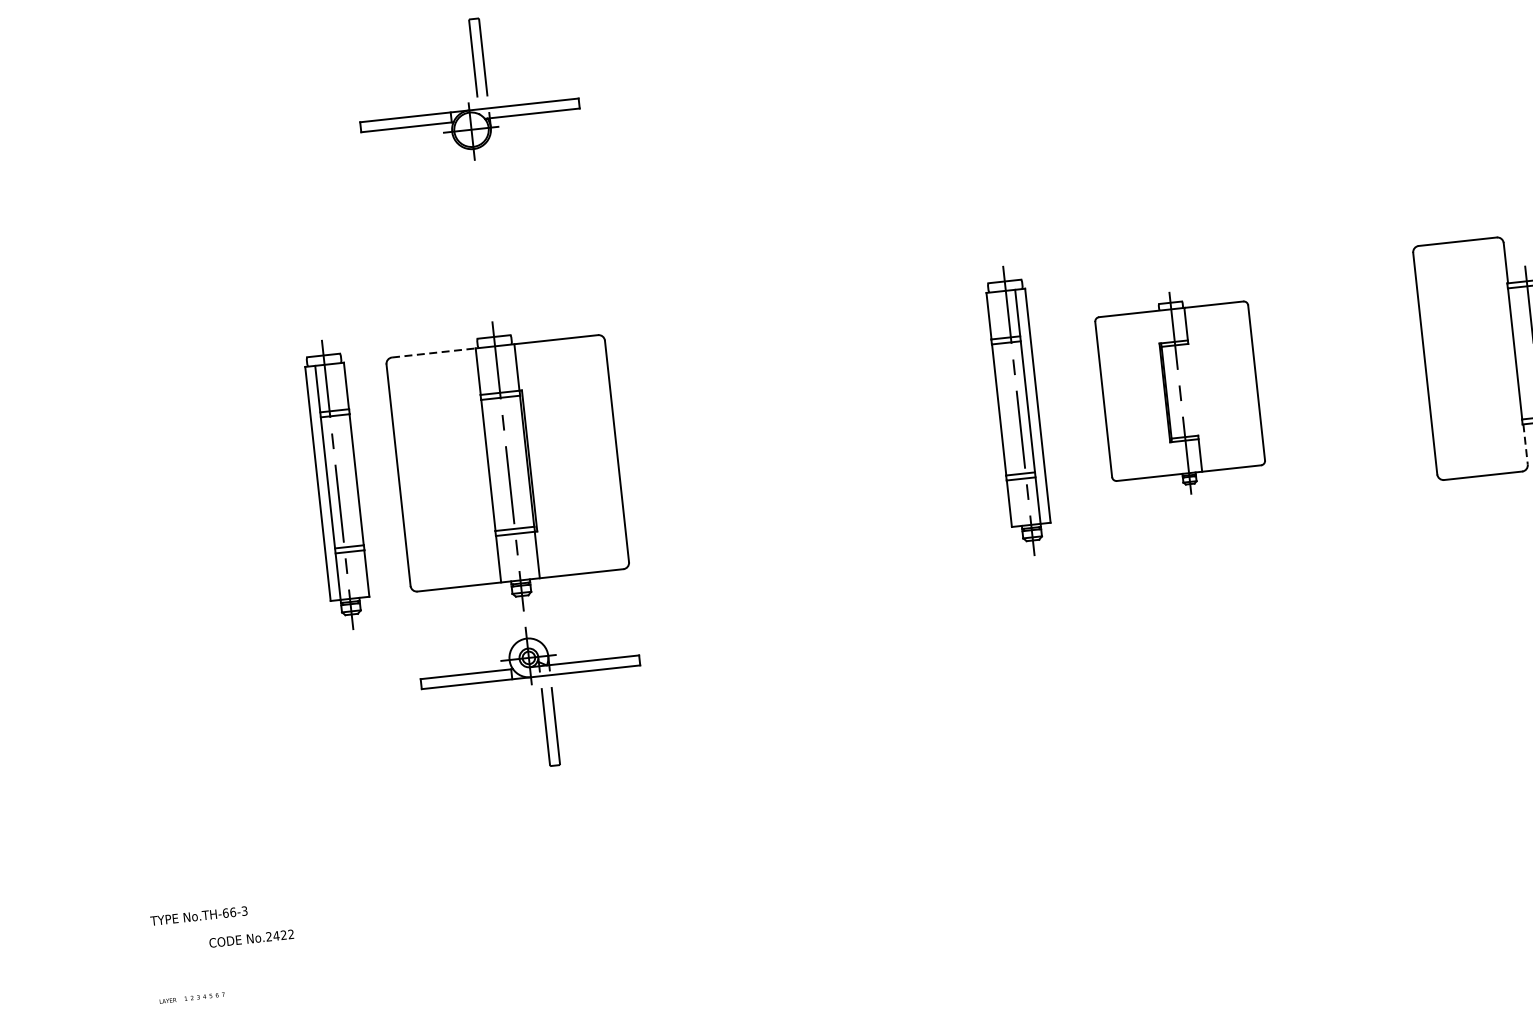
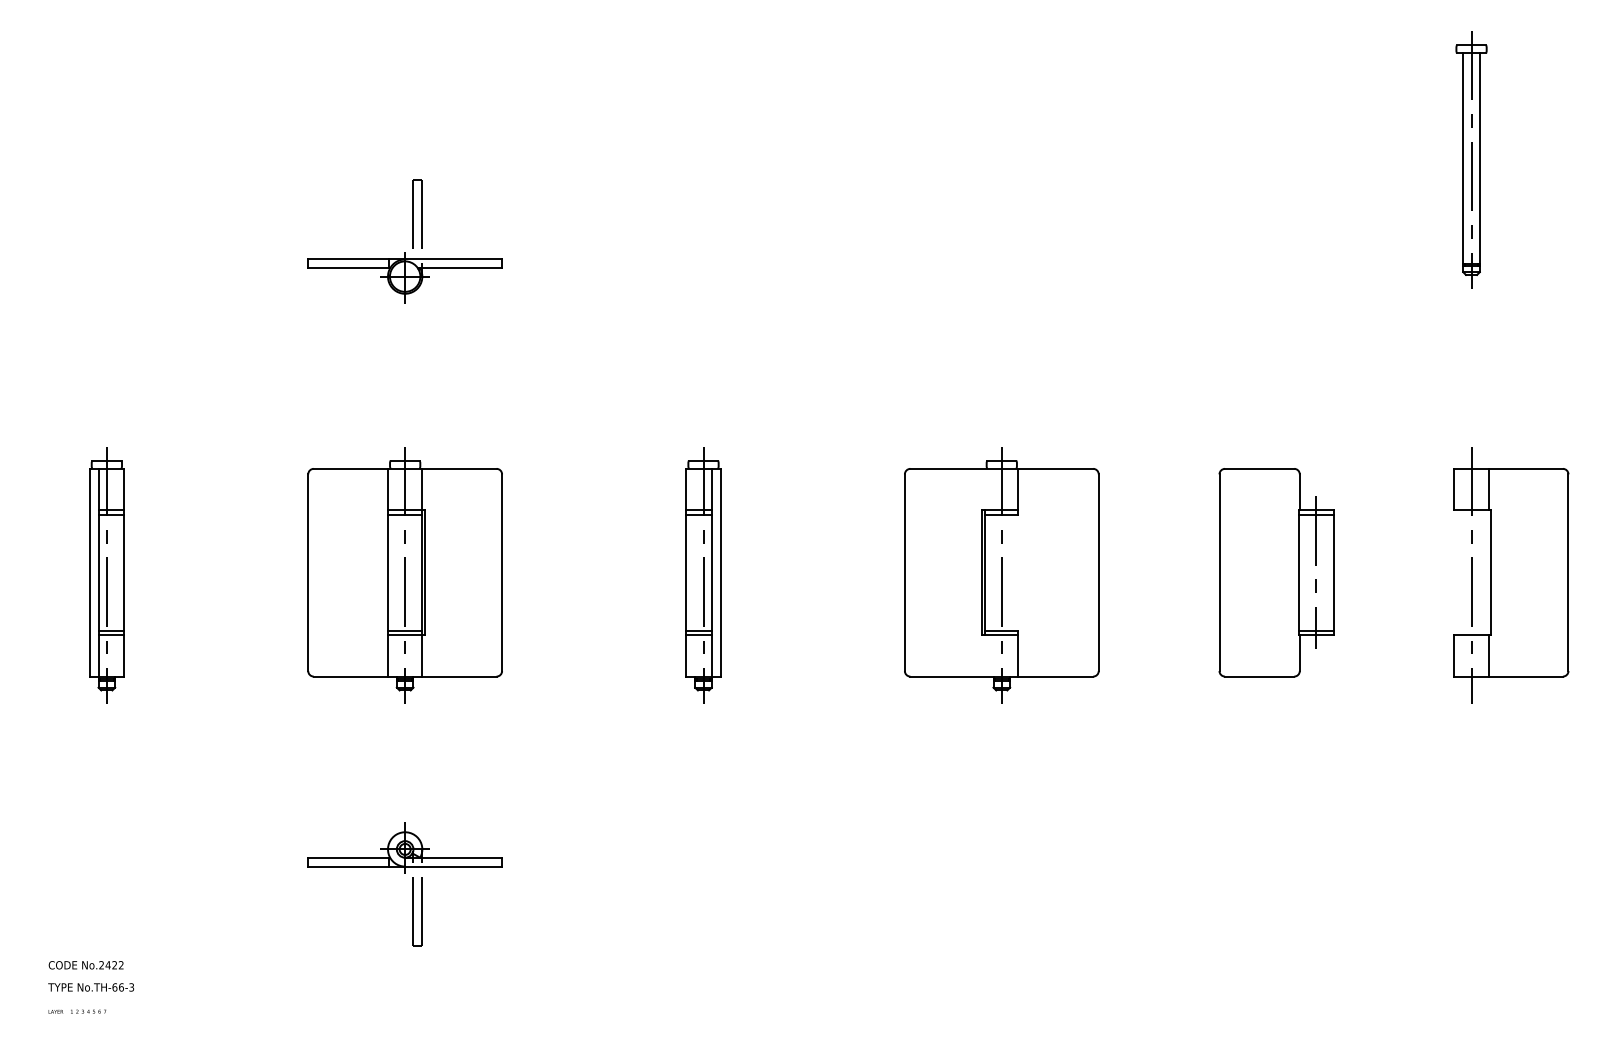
line: (434, 352) -> (351, 468), dashed -> solid
part: (1179, 393) -> (1001, 575), size x1.43
part: (1018, 410) -> (703, 575), moved
line: (1525, 444) -> (1299, 653), dashed -> solid
part: (337, 485) -> (106, 575), moved
part: (541, 696) -> (412, 884), moved
text: (199, 916) -> (91, 987), moved
text: (250, 939) -> (85, 965), moved

